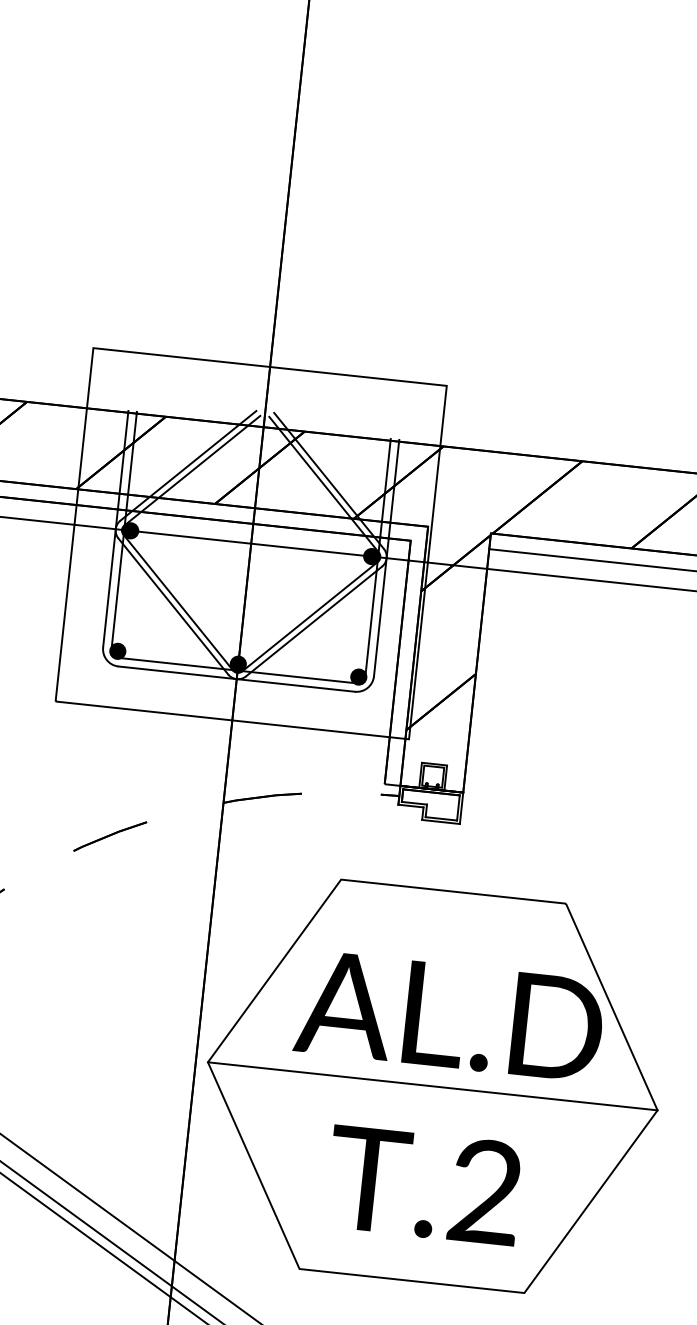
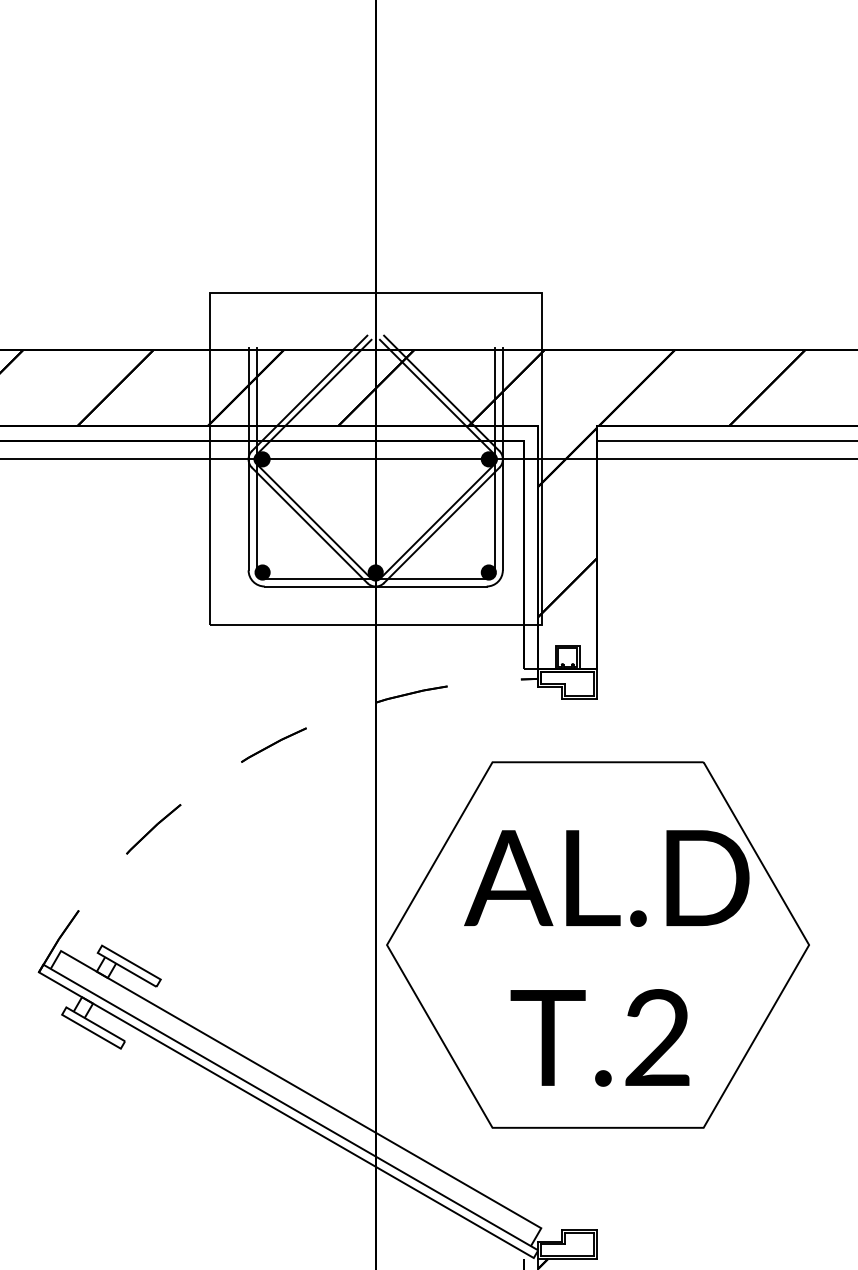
line: (433, 1086) -> (598, 945), removed

